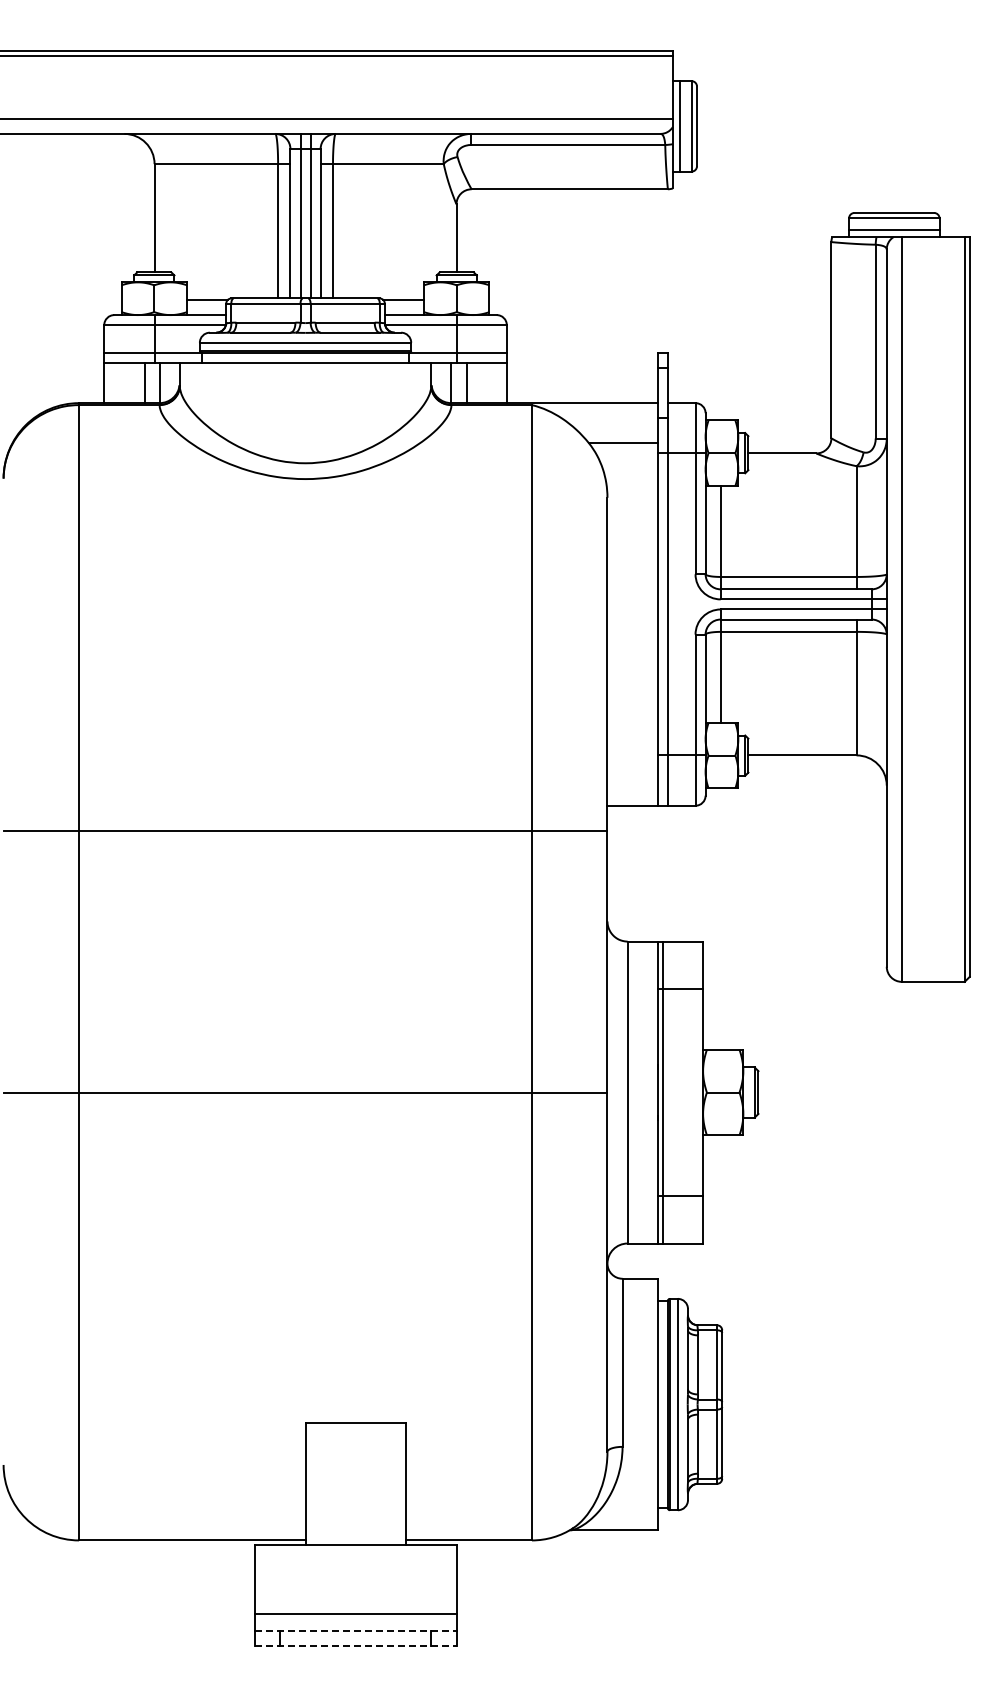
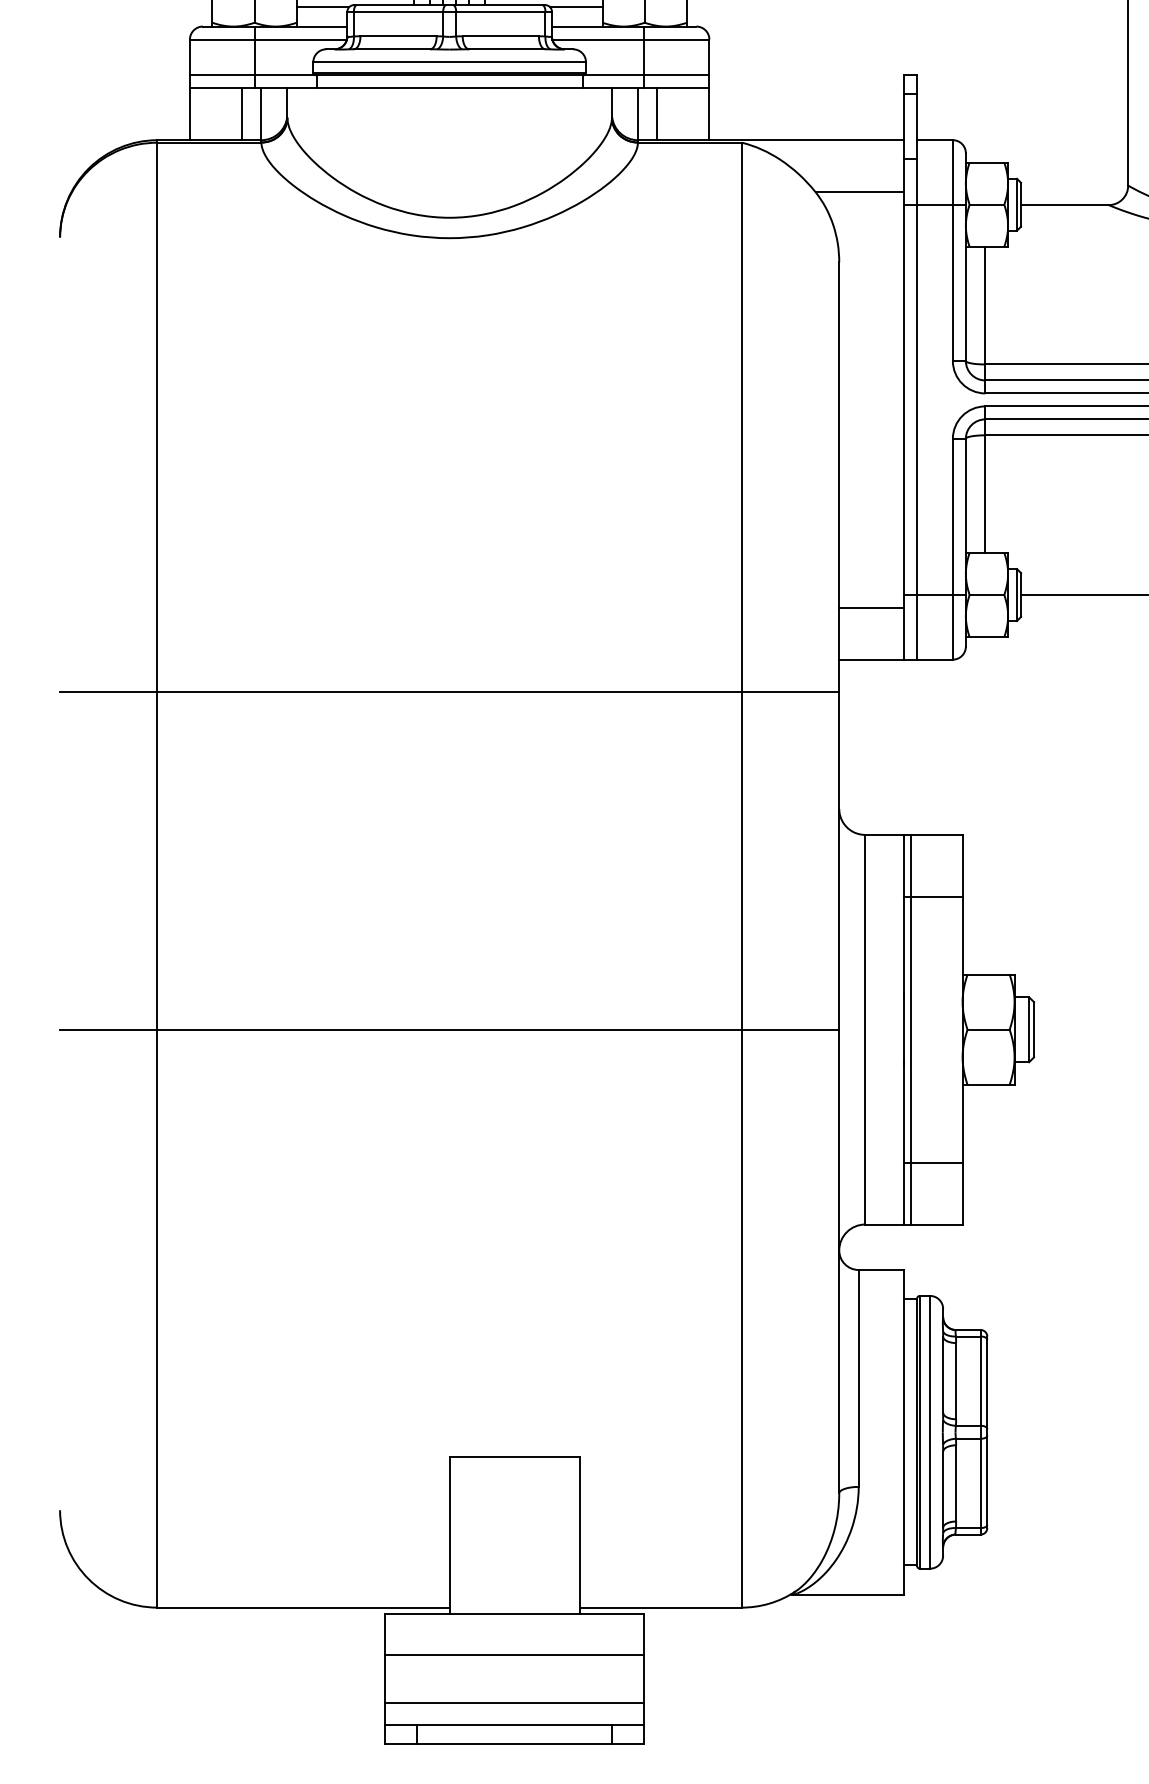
line: (632, 765) -> (871, 607), added
line: (355, 1577) -> (514, 1655), added
line: (355, 1631) -> (514, 1725), dashed -> solid
line: (355, 1646) -> (514, 1744), dashed -> solid

